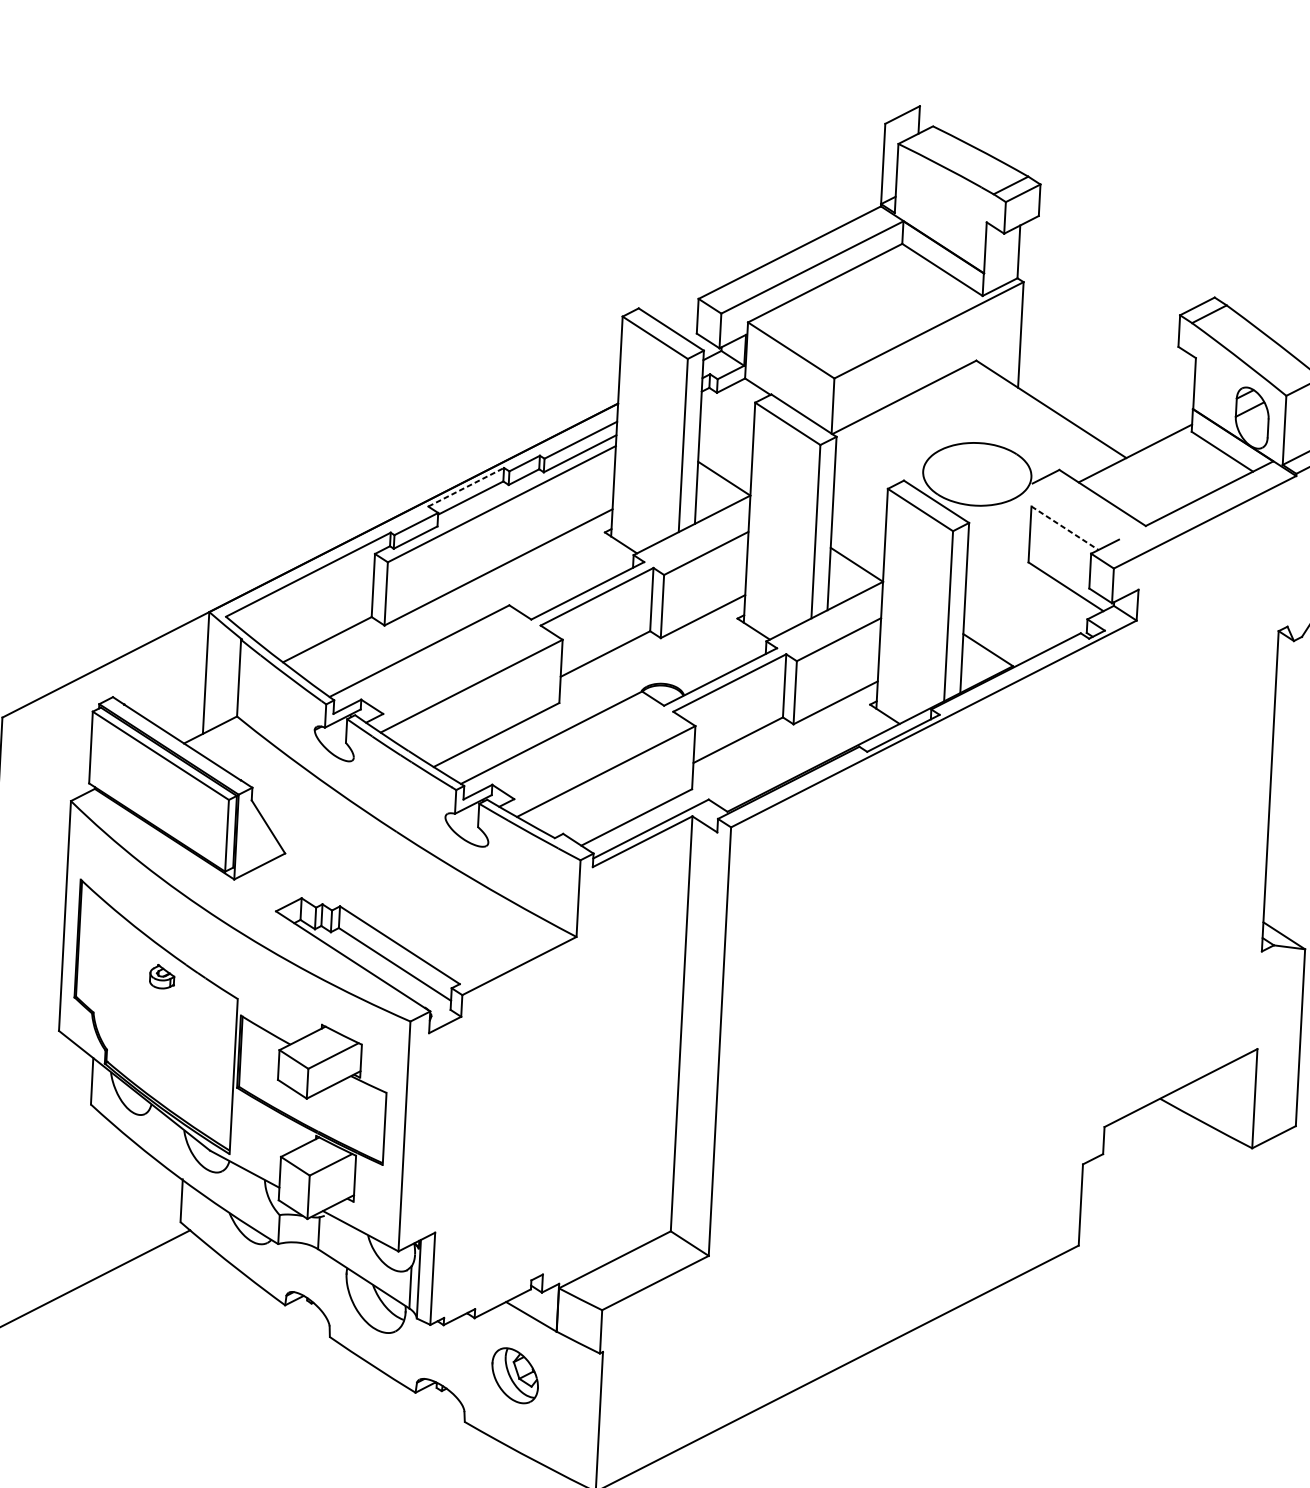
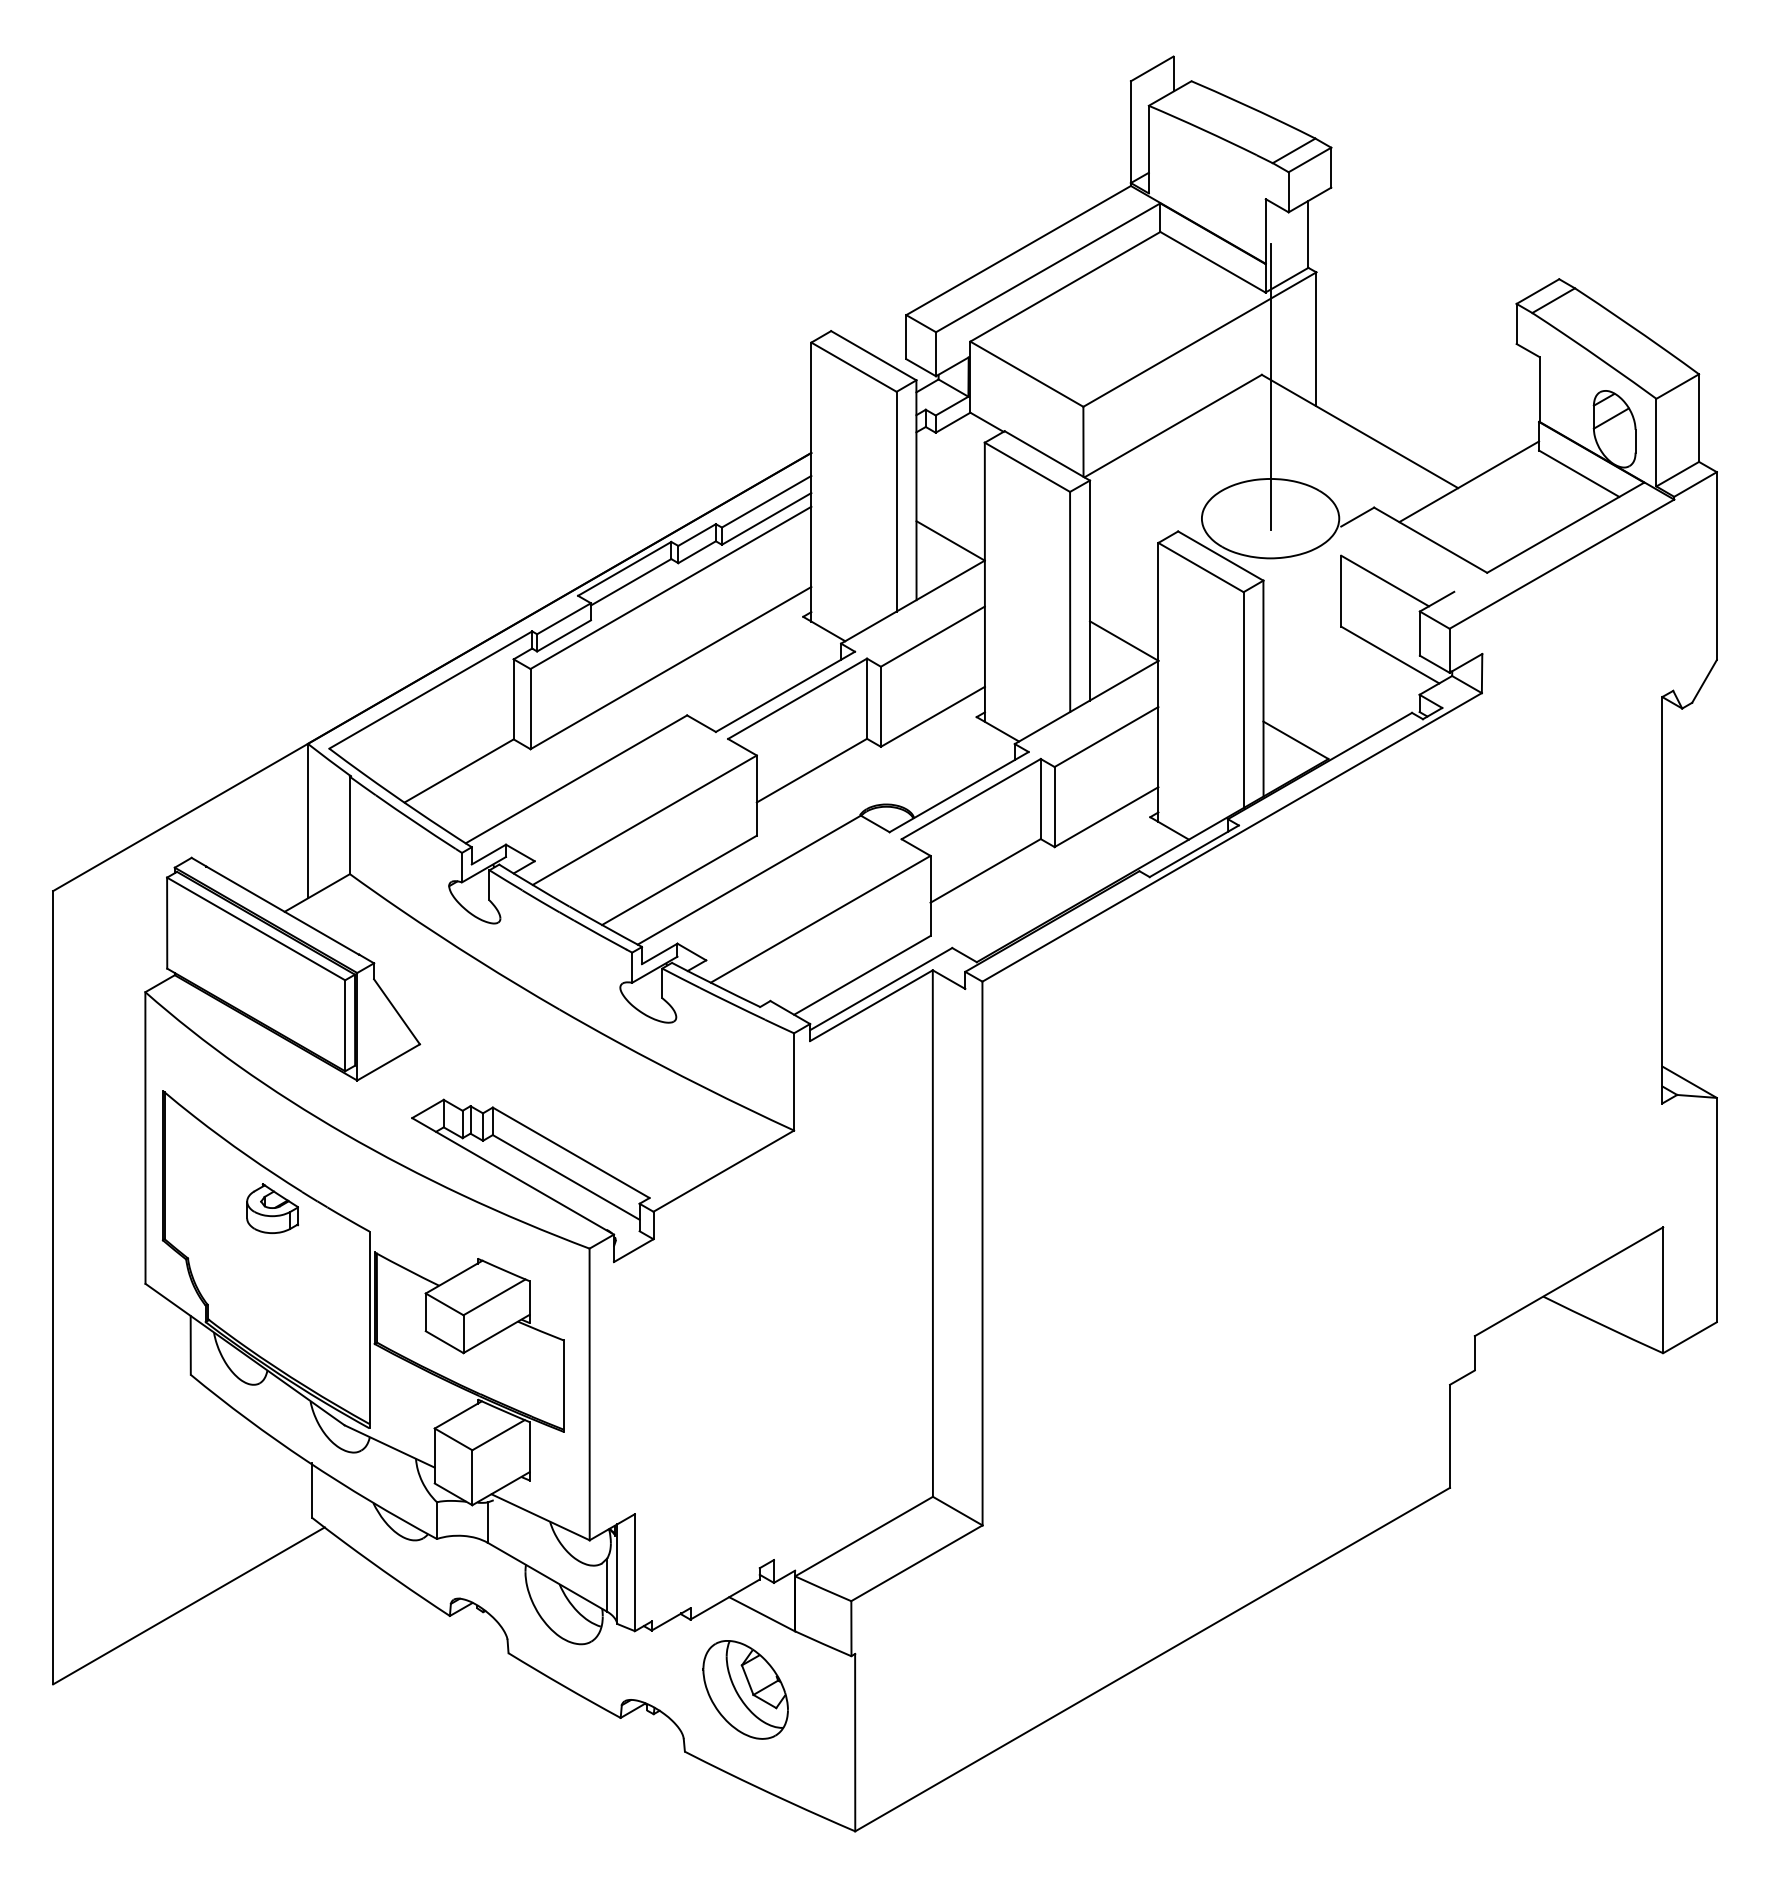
line: (982, 370) -> (1270, 386), added
line: (466, 486) -> (624, 568), dashed -> solid
line: (1065, 528) -> (1385, 581), dashed -> solid
part: (162, 976) -> (272, 1208), size x1.67
part: (515, 1375) -> (745, 1689), size x1.43

